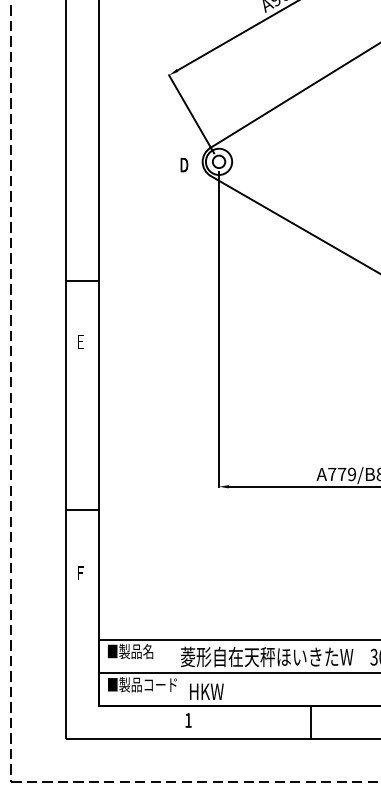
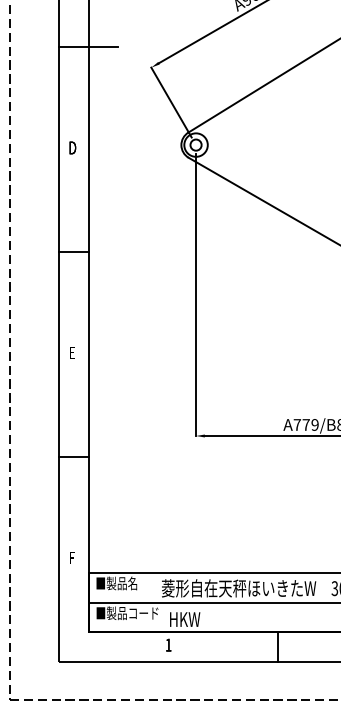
line: (99, 51) -> (89, 46), added
text: (184, 165) -> (72, 148), moved
text: (80, 341) -> (72, 352), moved
text: (80, 572) -> (72, 557), moved

